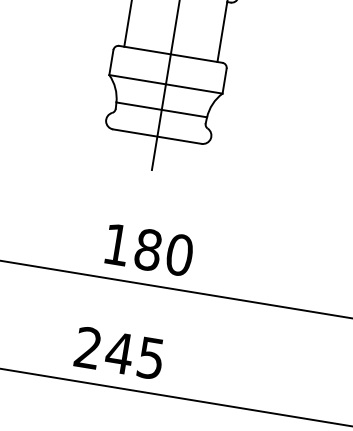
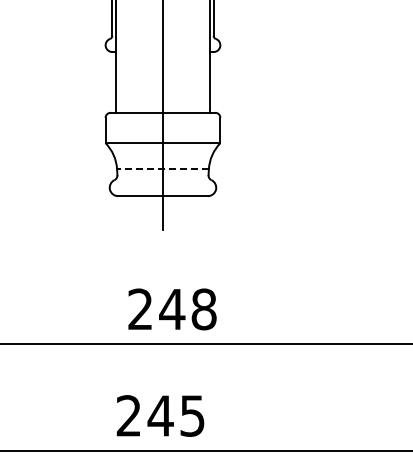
line: (161, 110) -> (162, 169), solid -> dashed
text: (148, 250) -> (172, 309), 180 -> 248

